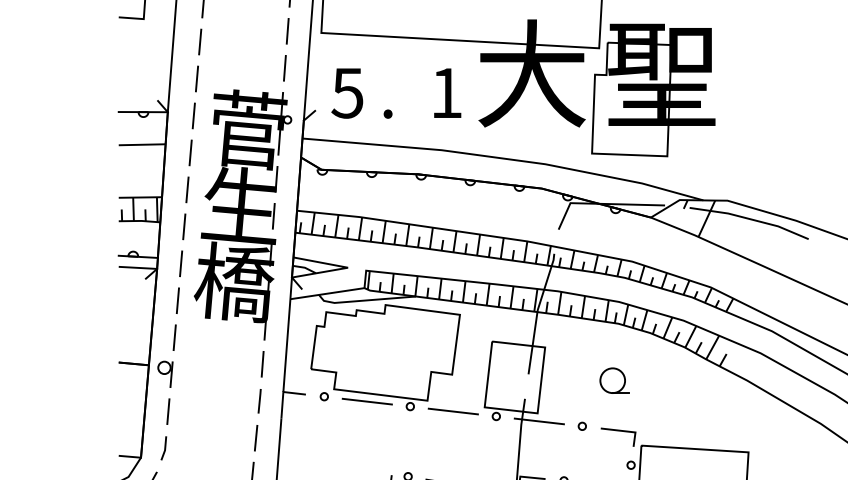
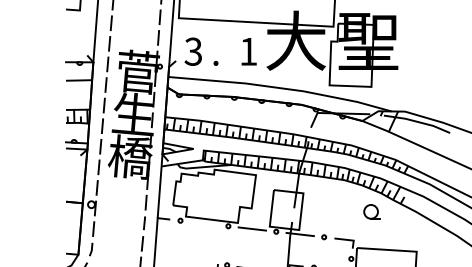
text: (347, 92) -> (193, 51), 5 -> 3
part: (613, 380) -> (371, 211), moved
line: (367, 401) -> (204, 223), removed

